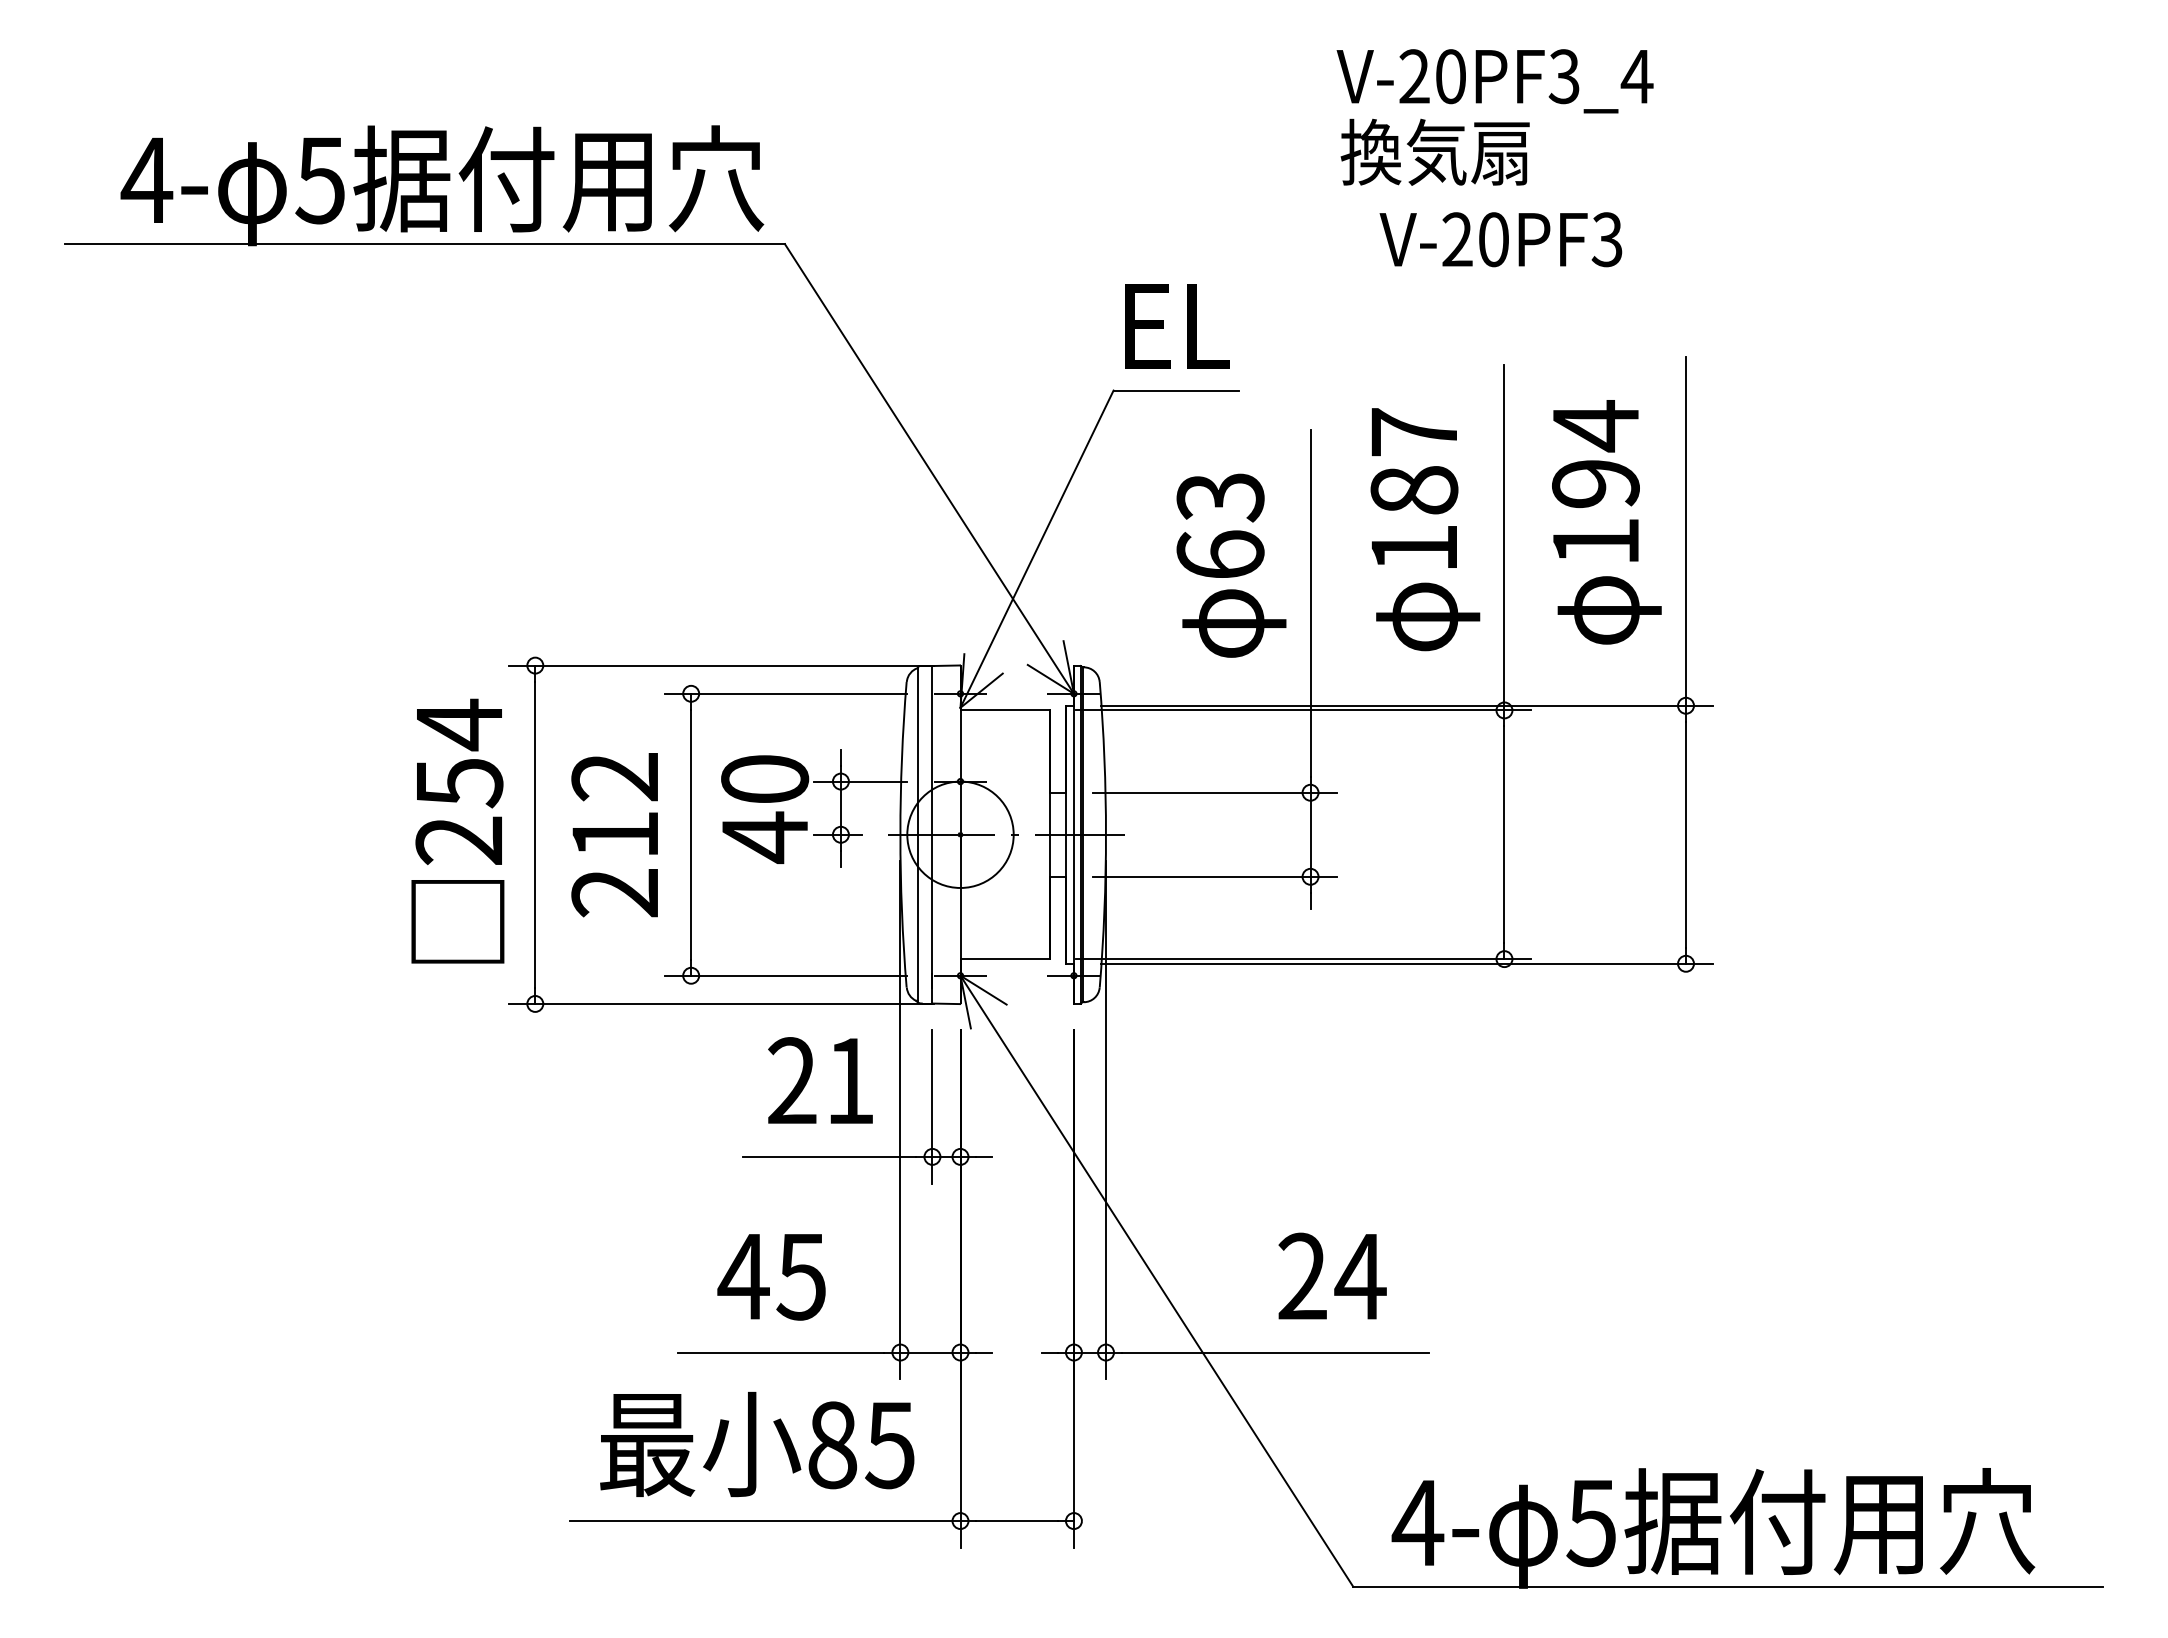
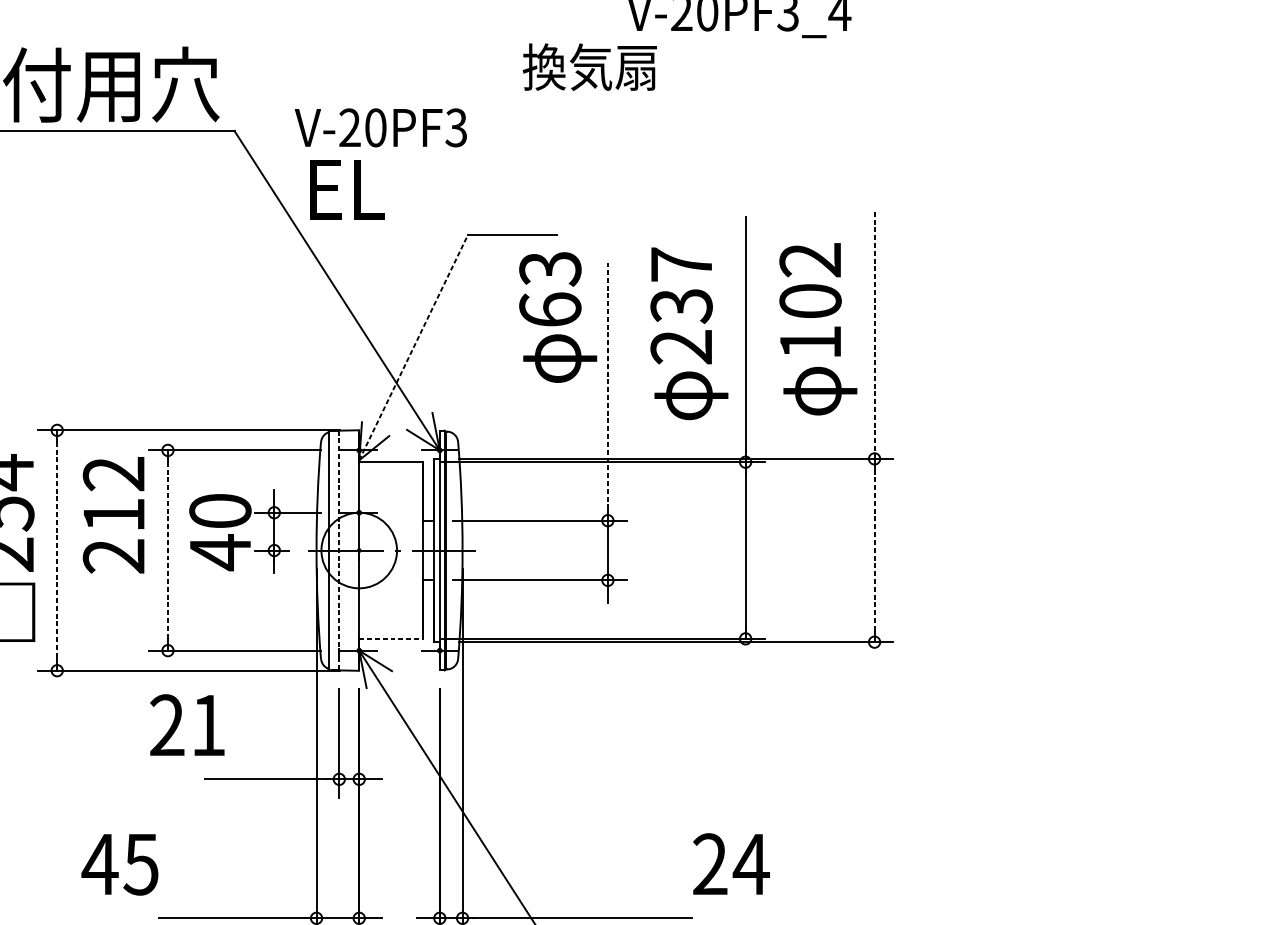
text: (1434, 151) -> (589, 66), moved
text: (1500, 239) -> (380, 127), moved
text: (1177, 326) -> (347, 189), moved
text: (1595, 454) -> (810, 280), 194 -> 102
text: (1414, 519) -> (681, 326), 187 -> 237
line: (1686, 530) -> (874, 334), solid -> dashed
line: (1037, 548) -> (413, 347), solid -> dashed
text: (1231, 565) -> (558, 317), moved
line: (1310, 603) -> (607, 386), solid -> dashed
line: (932, 834) -> (339, 550), solid -> dashed
line: (1686, 834) -> (874, 550), solid -> dashed
line: (535, 835) -> (57, 551), solid -> dashed
text: (614, 835) -> (113, 515), moved
line: (691, 835) -> (168, 551), solid -> dashed
line: (1005, 959) -> (391, 639), solid -> dashed
text: (820, 1080) -> (187, 725), moved
text: (1332, 1275) -> (731, 863), moved
text: (771, 1277) -> (119, 865), moved

